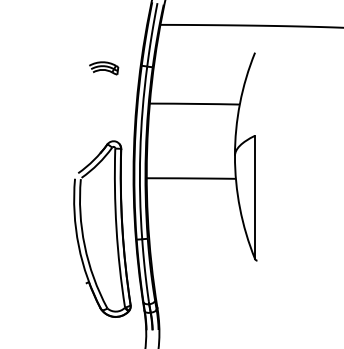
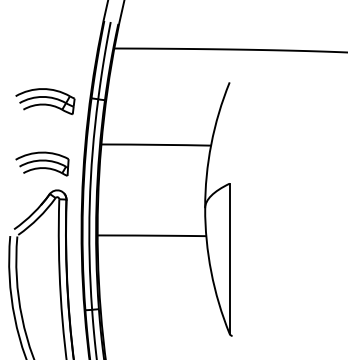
part: (103, 68) -> (44, 101), size x1.67
part: (101, 119) -> (42, 163), added

